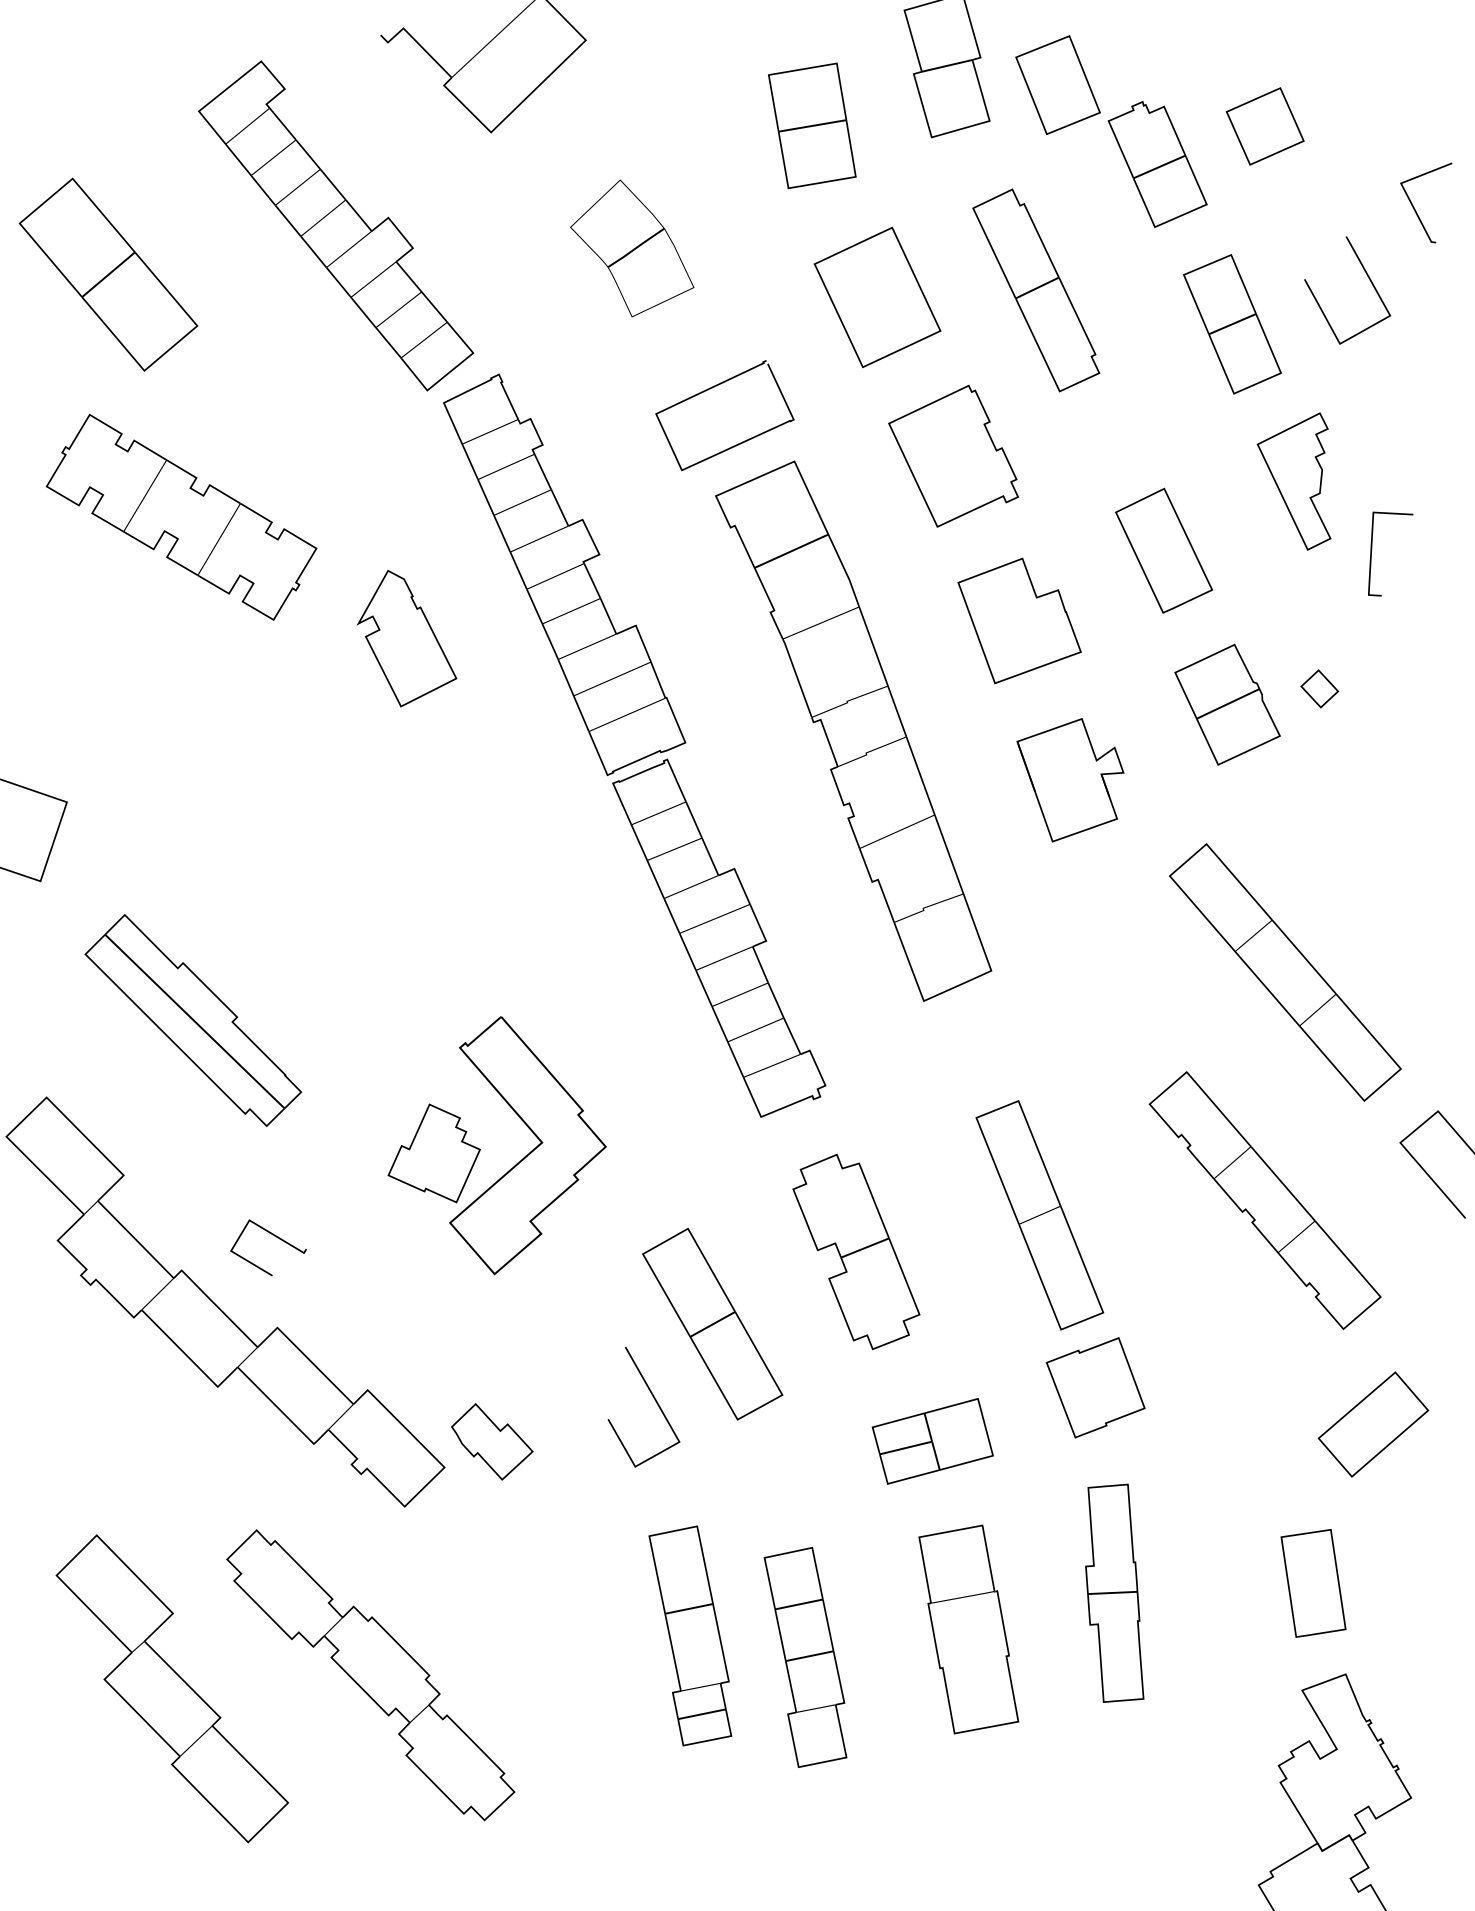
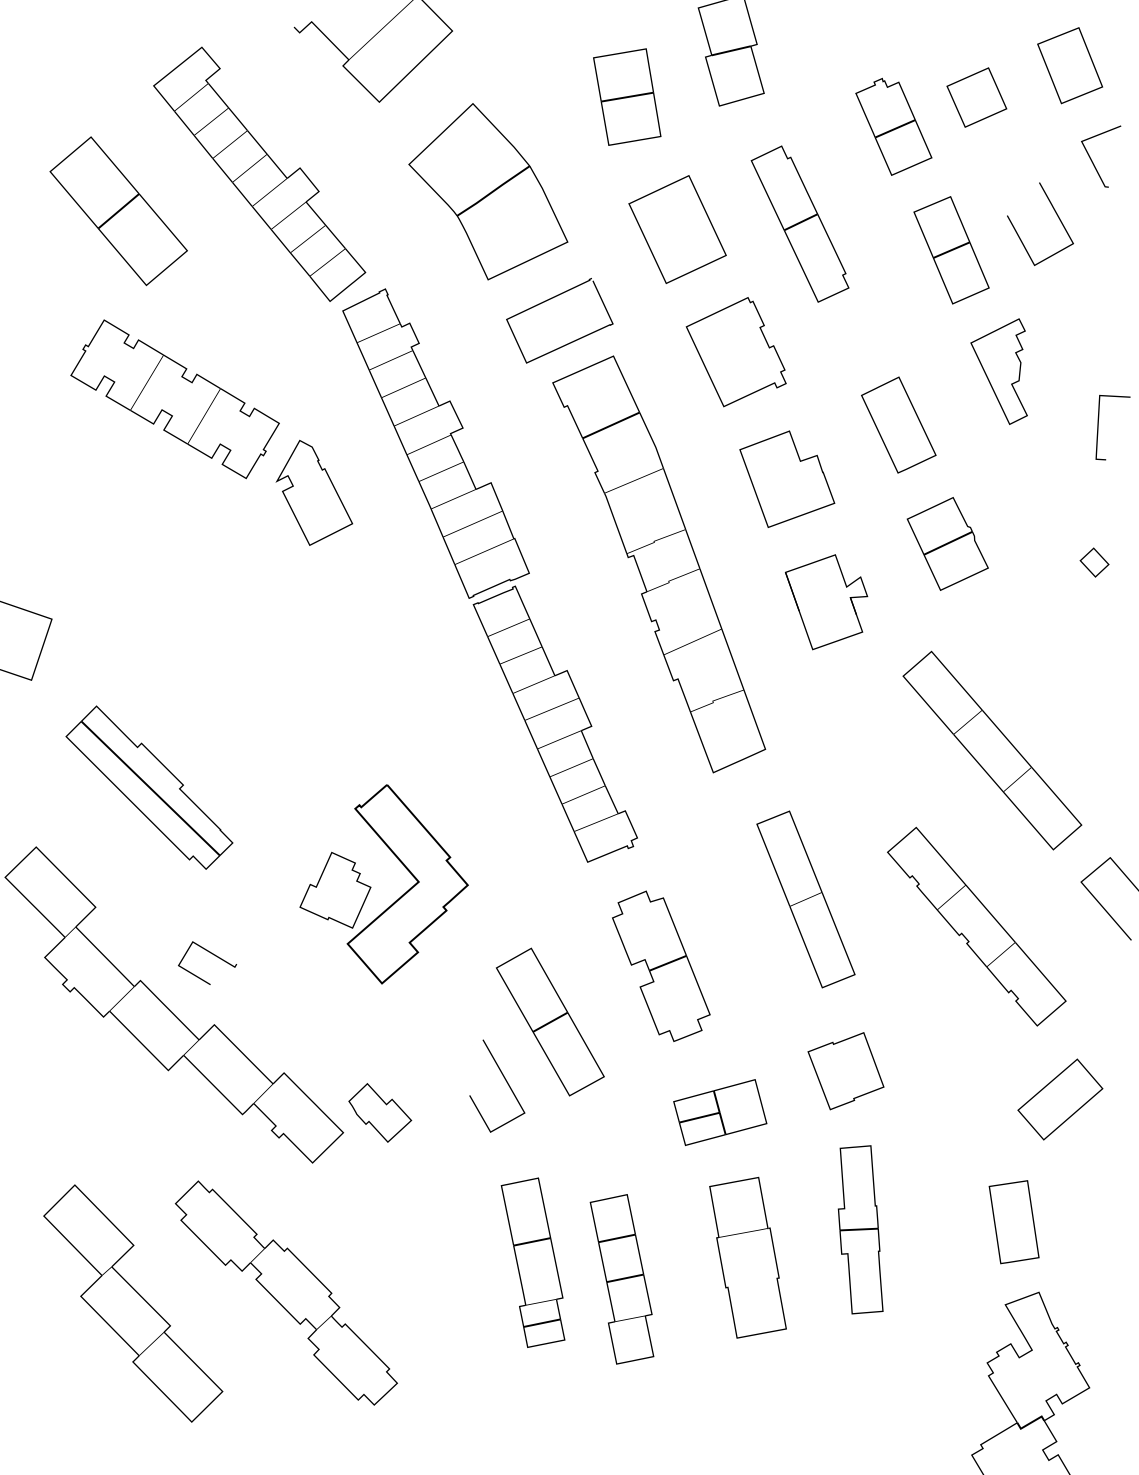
part: (1057, 85) -> (1069, 65), moved
part: (631, 248) -> (487, 191), size x1.67
part: (108, 274) -> (118, 211), moved
part: (181, 516) -> (175, 398), moved
curve: (1372, 550) -> (1099, 424), moved
part: (1319, 688) -> (1094, 562), moved
part: (1039, 1215) -> (805, 899), moved

